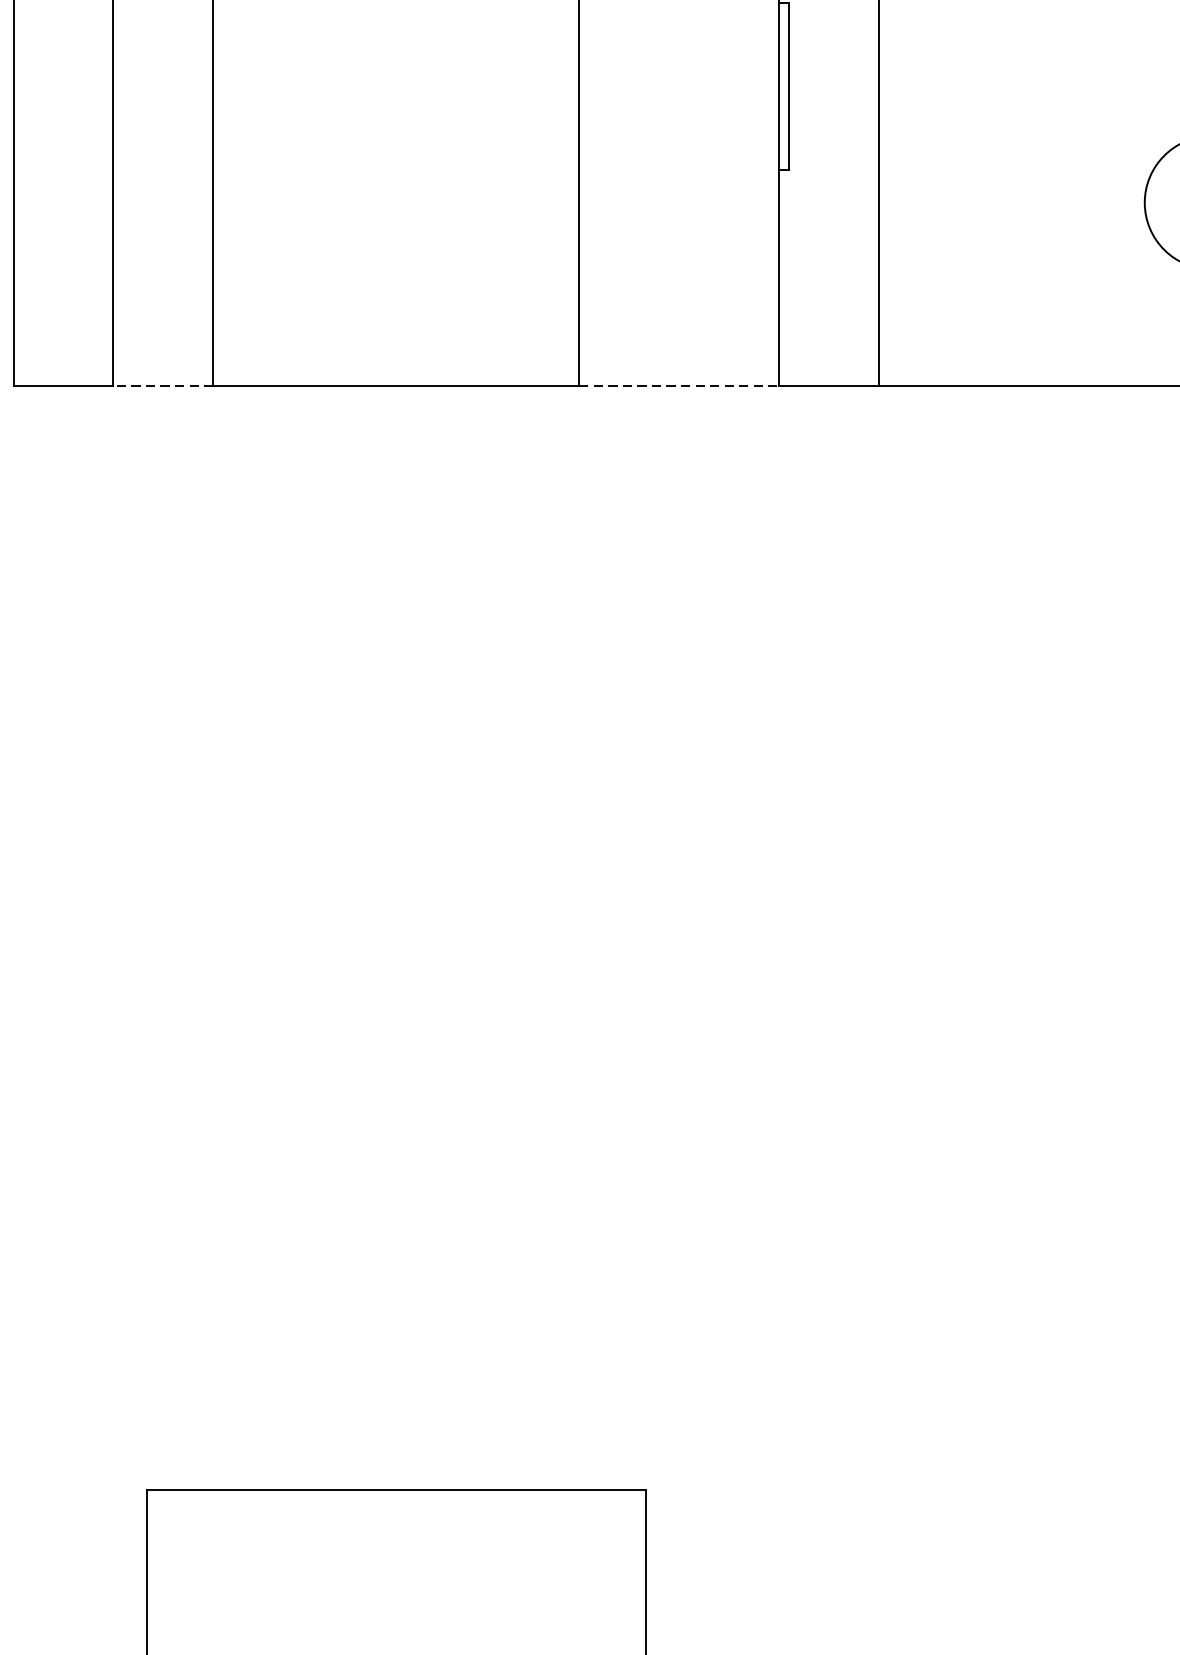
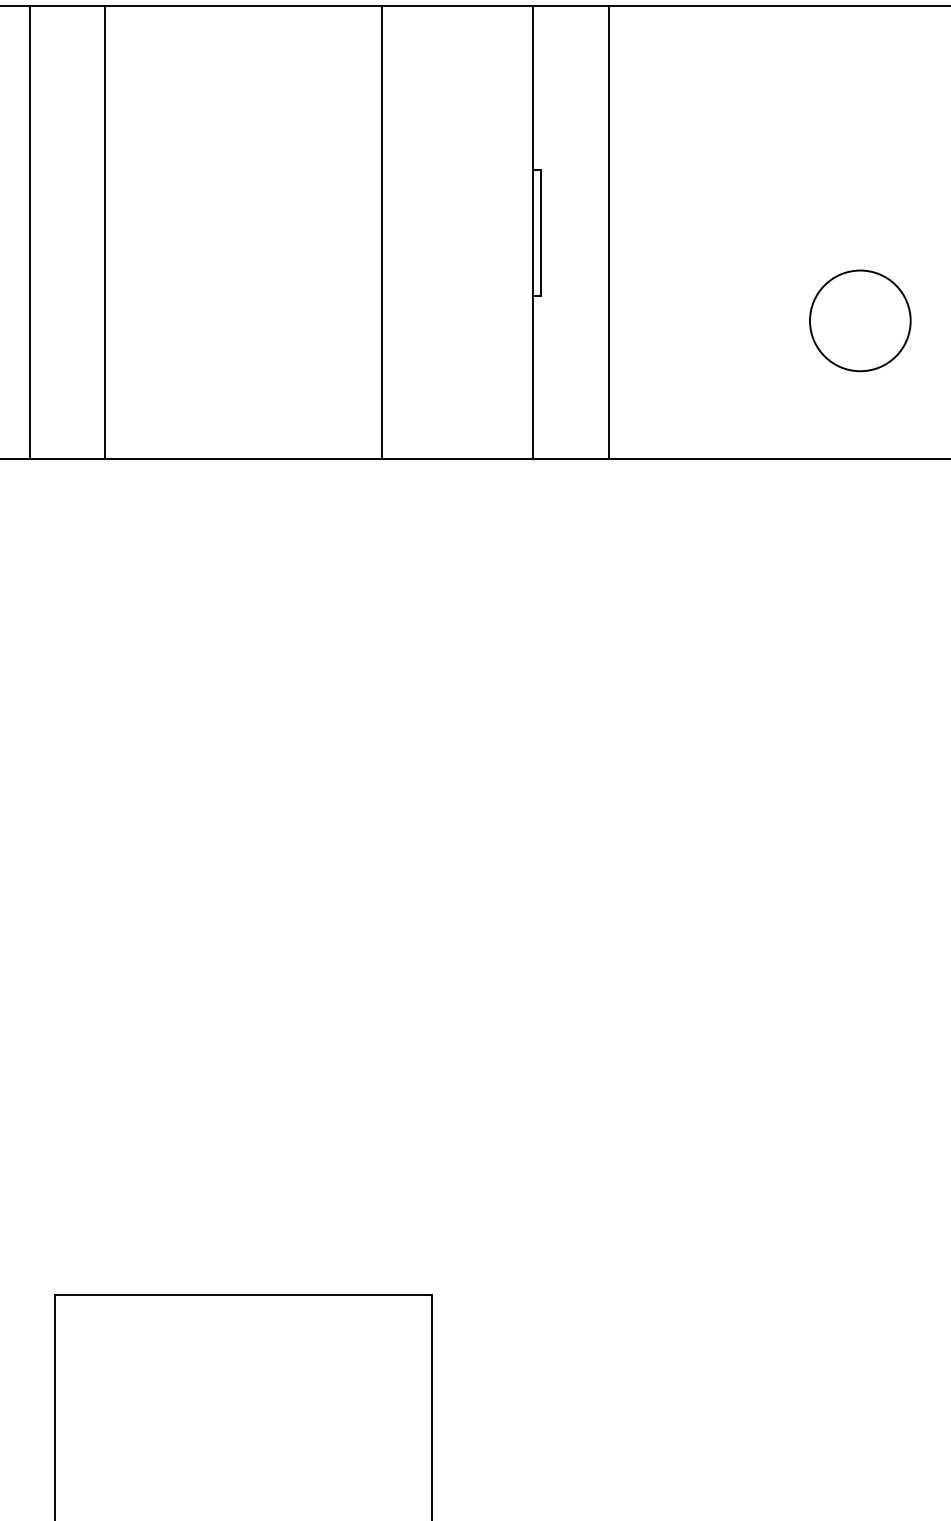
line: (163, 386) -> (67, 459), dashed -> solid
line: (678, 386) -> (457, 459), dashed -> solid

